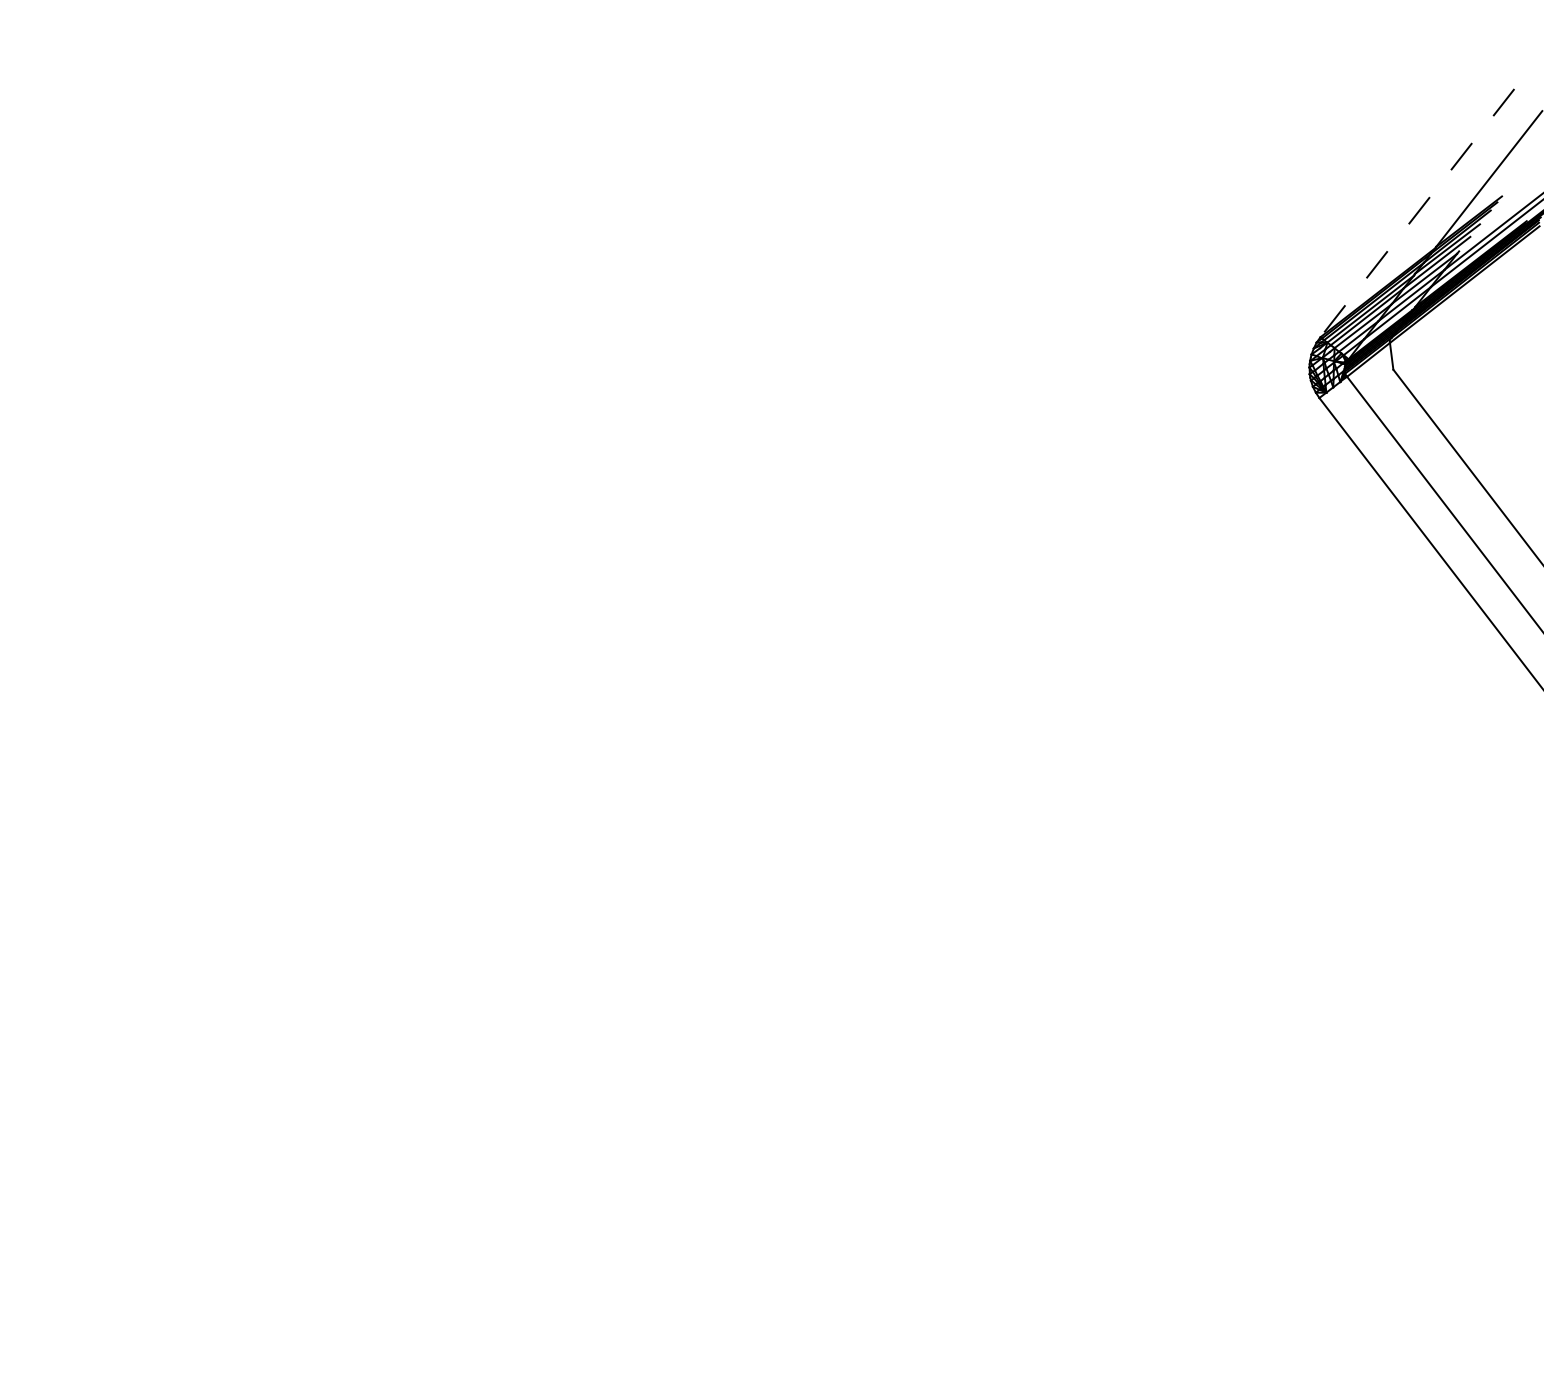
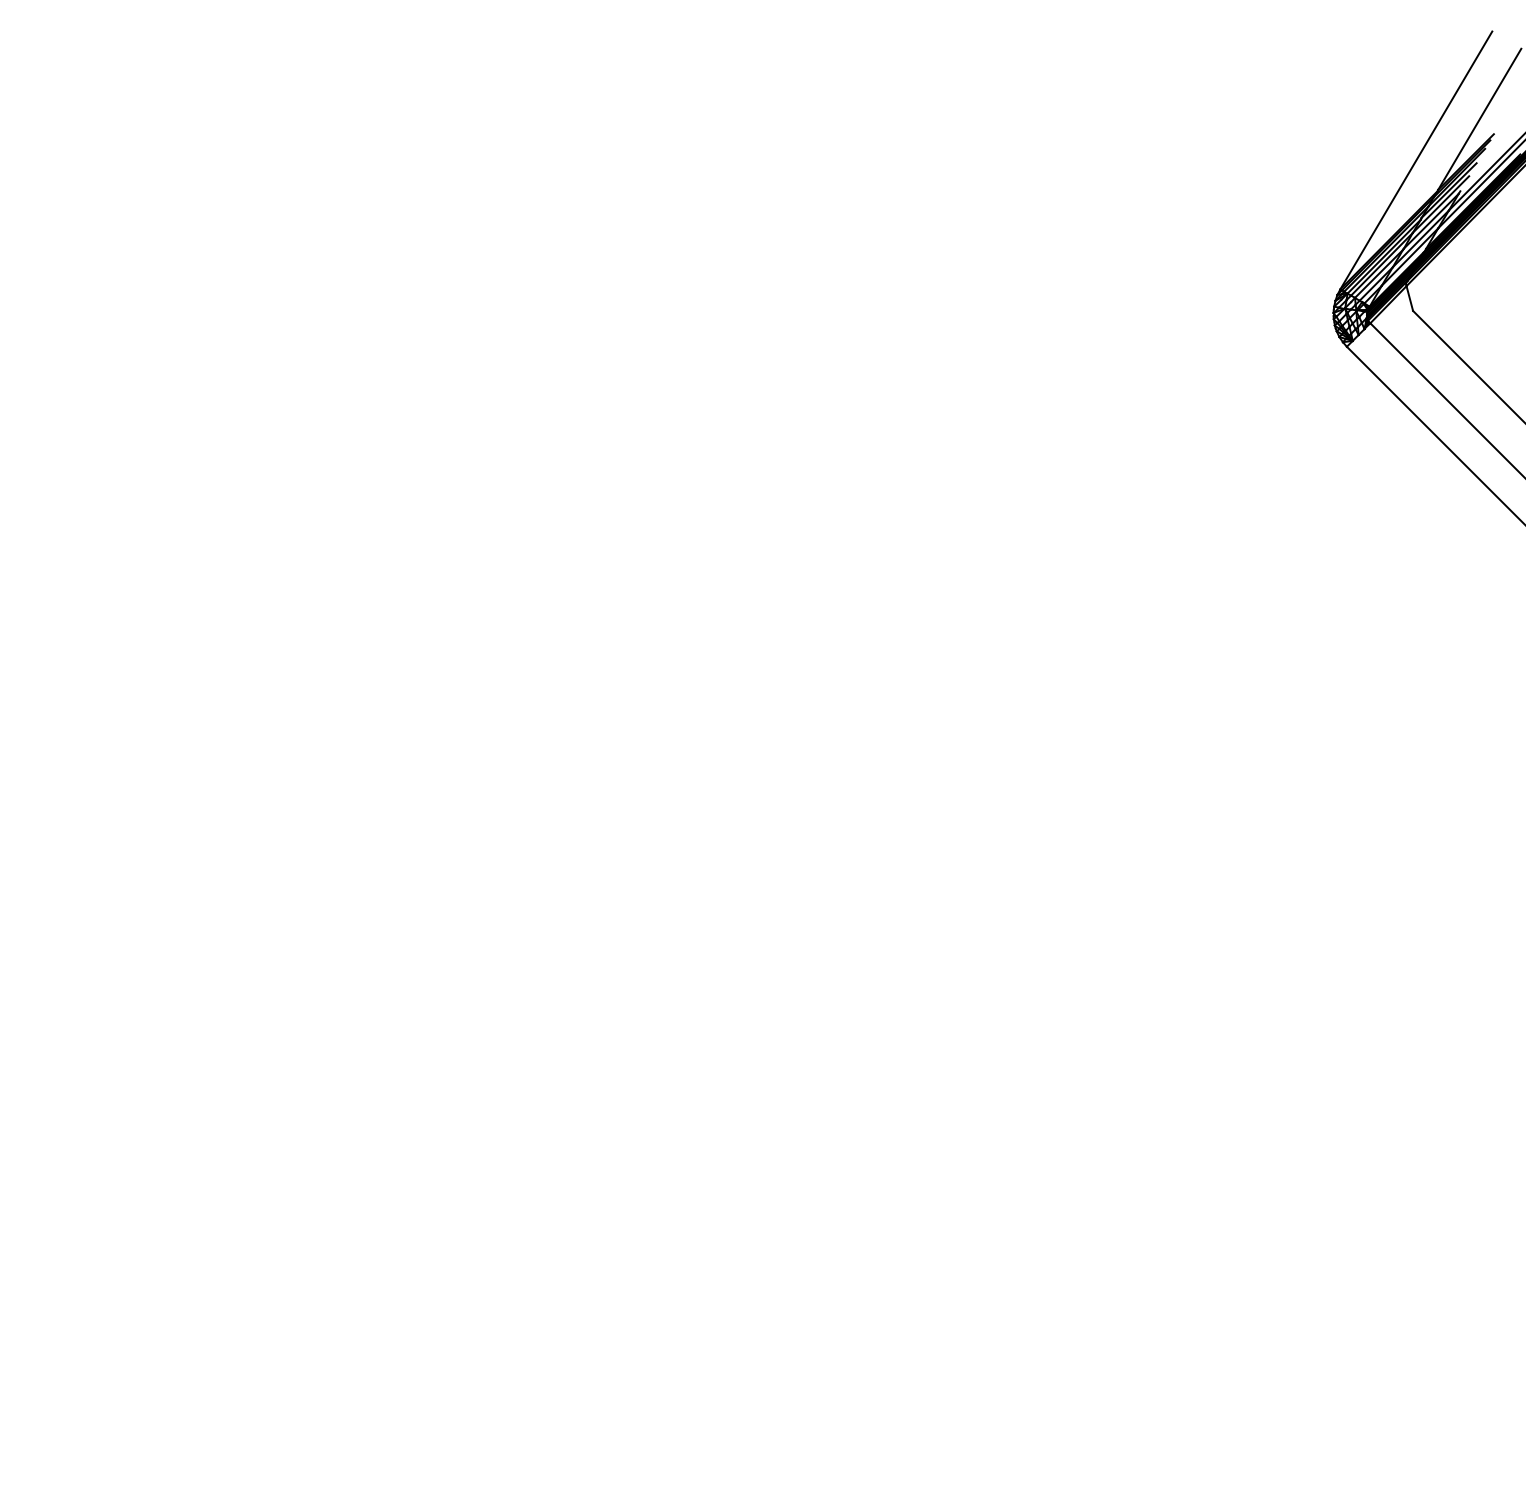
line: (1417, 213) -> (1416, 160), dashed -> solid

